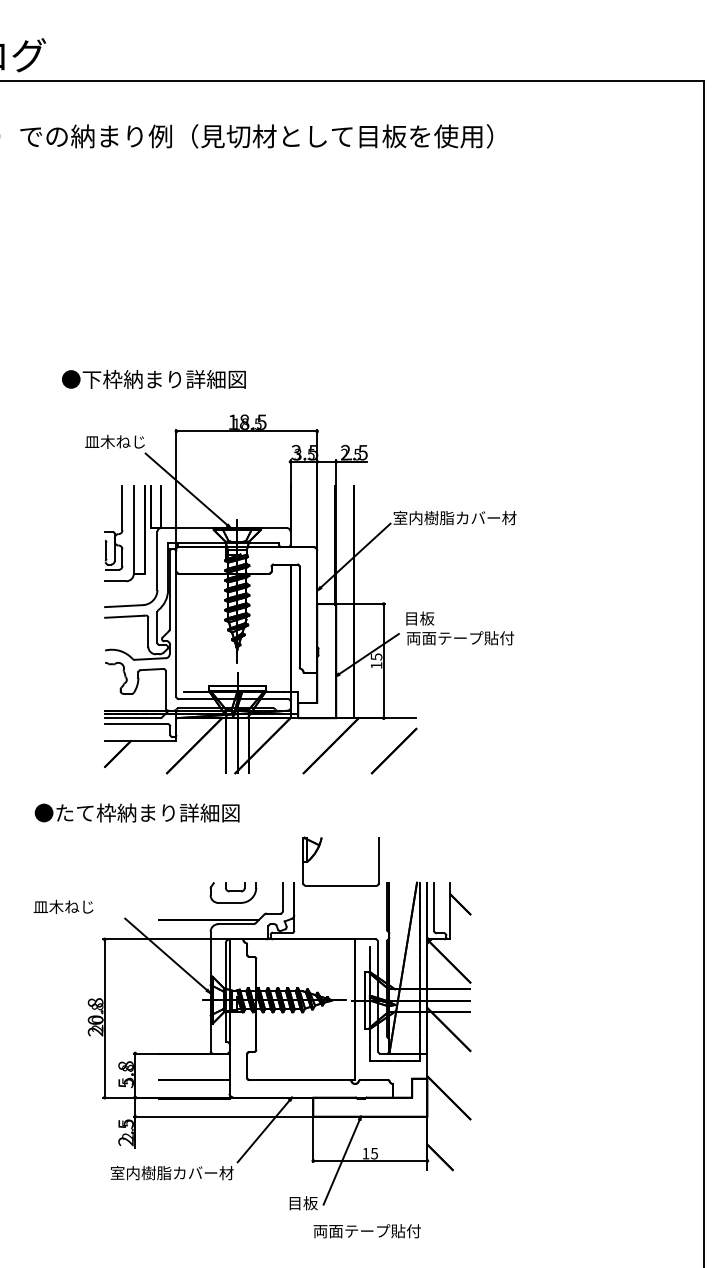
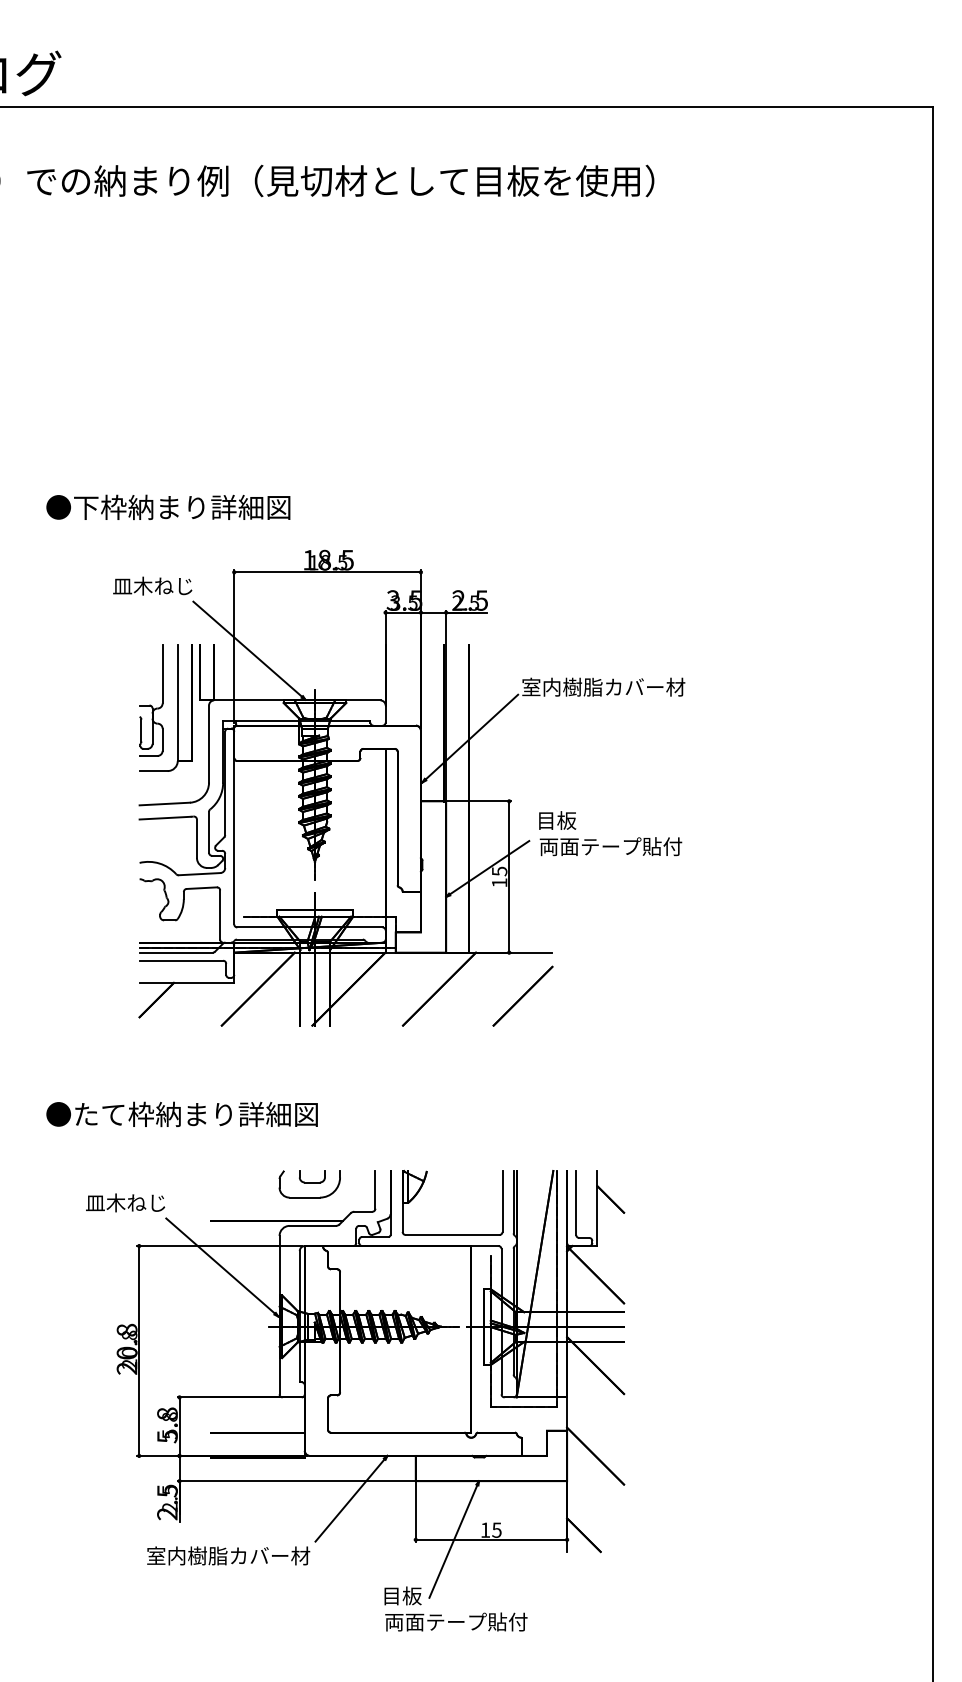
text: (154, 379) -> (168, 507), moved
text: (136, 813) -> (181, 1114), moved
part: (341, 885) -> (452, 1234), moved
text: (63, 906) -> (125, 1202), moved
text: (367, 1230) -> (456, 1621), moved

